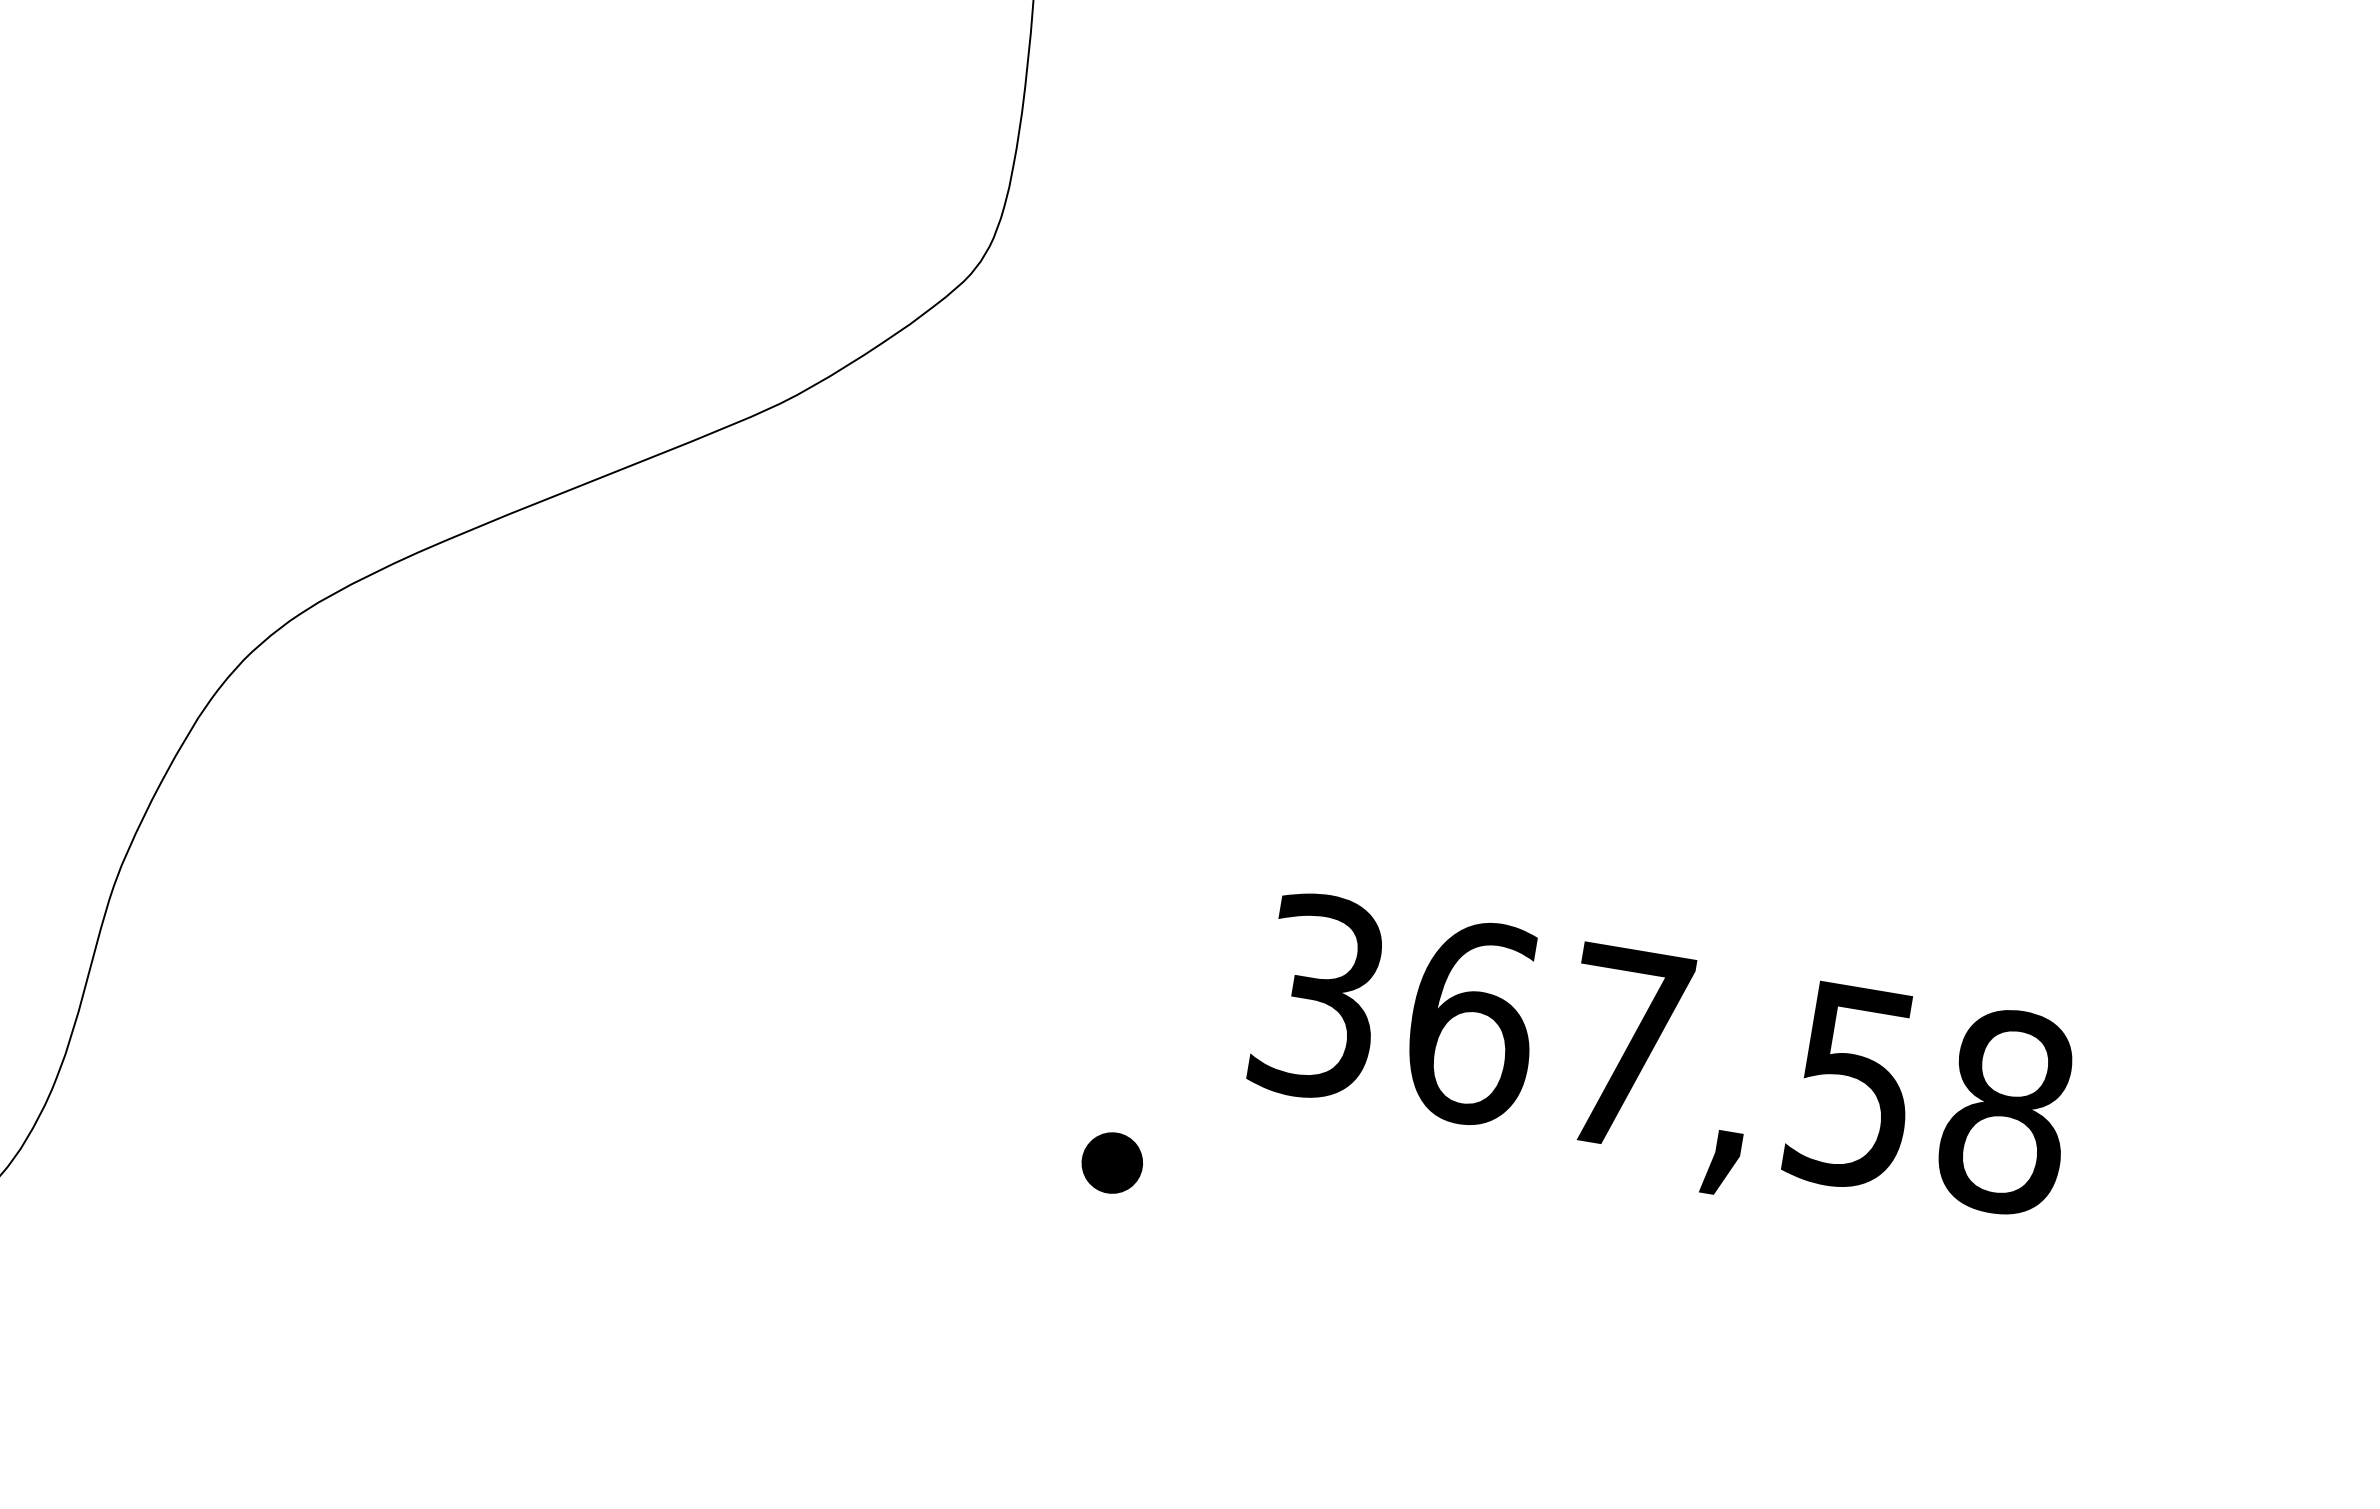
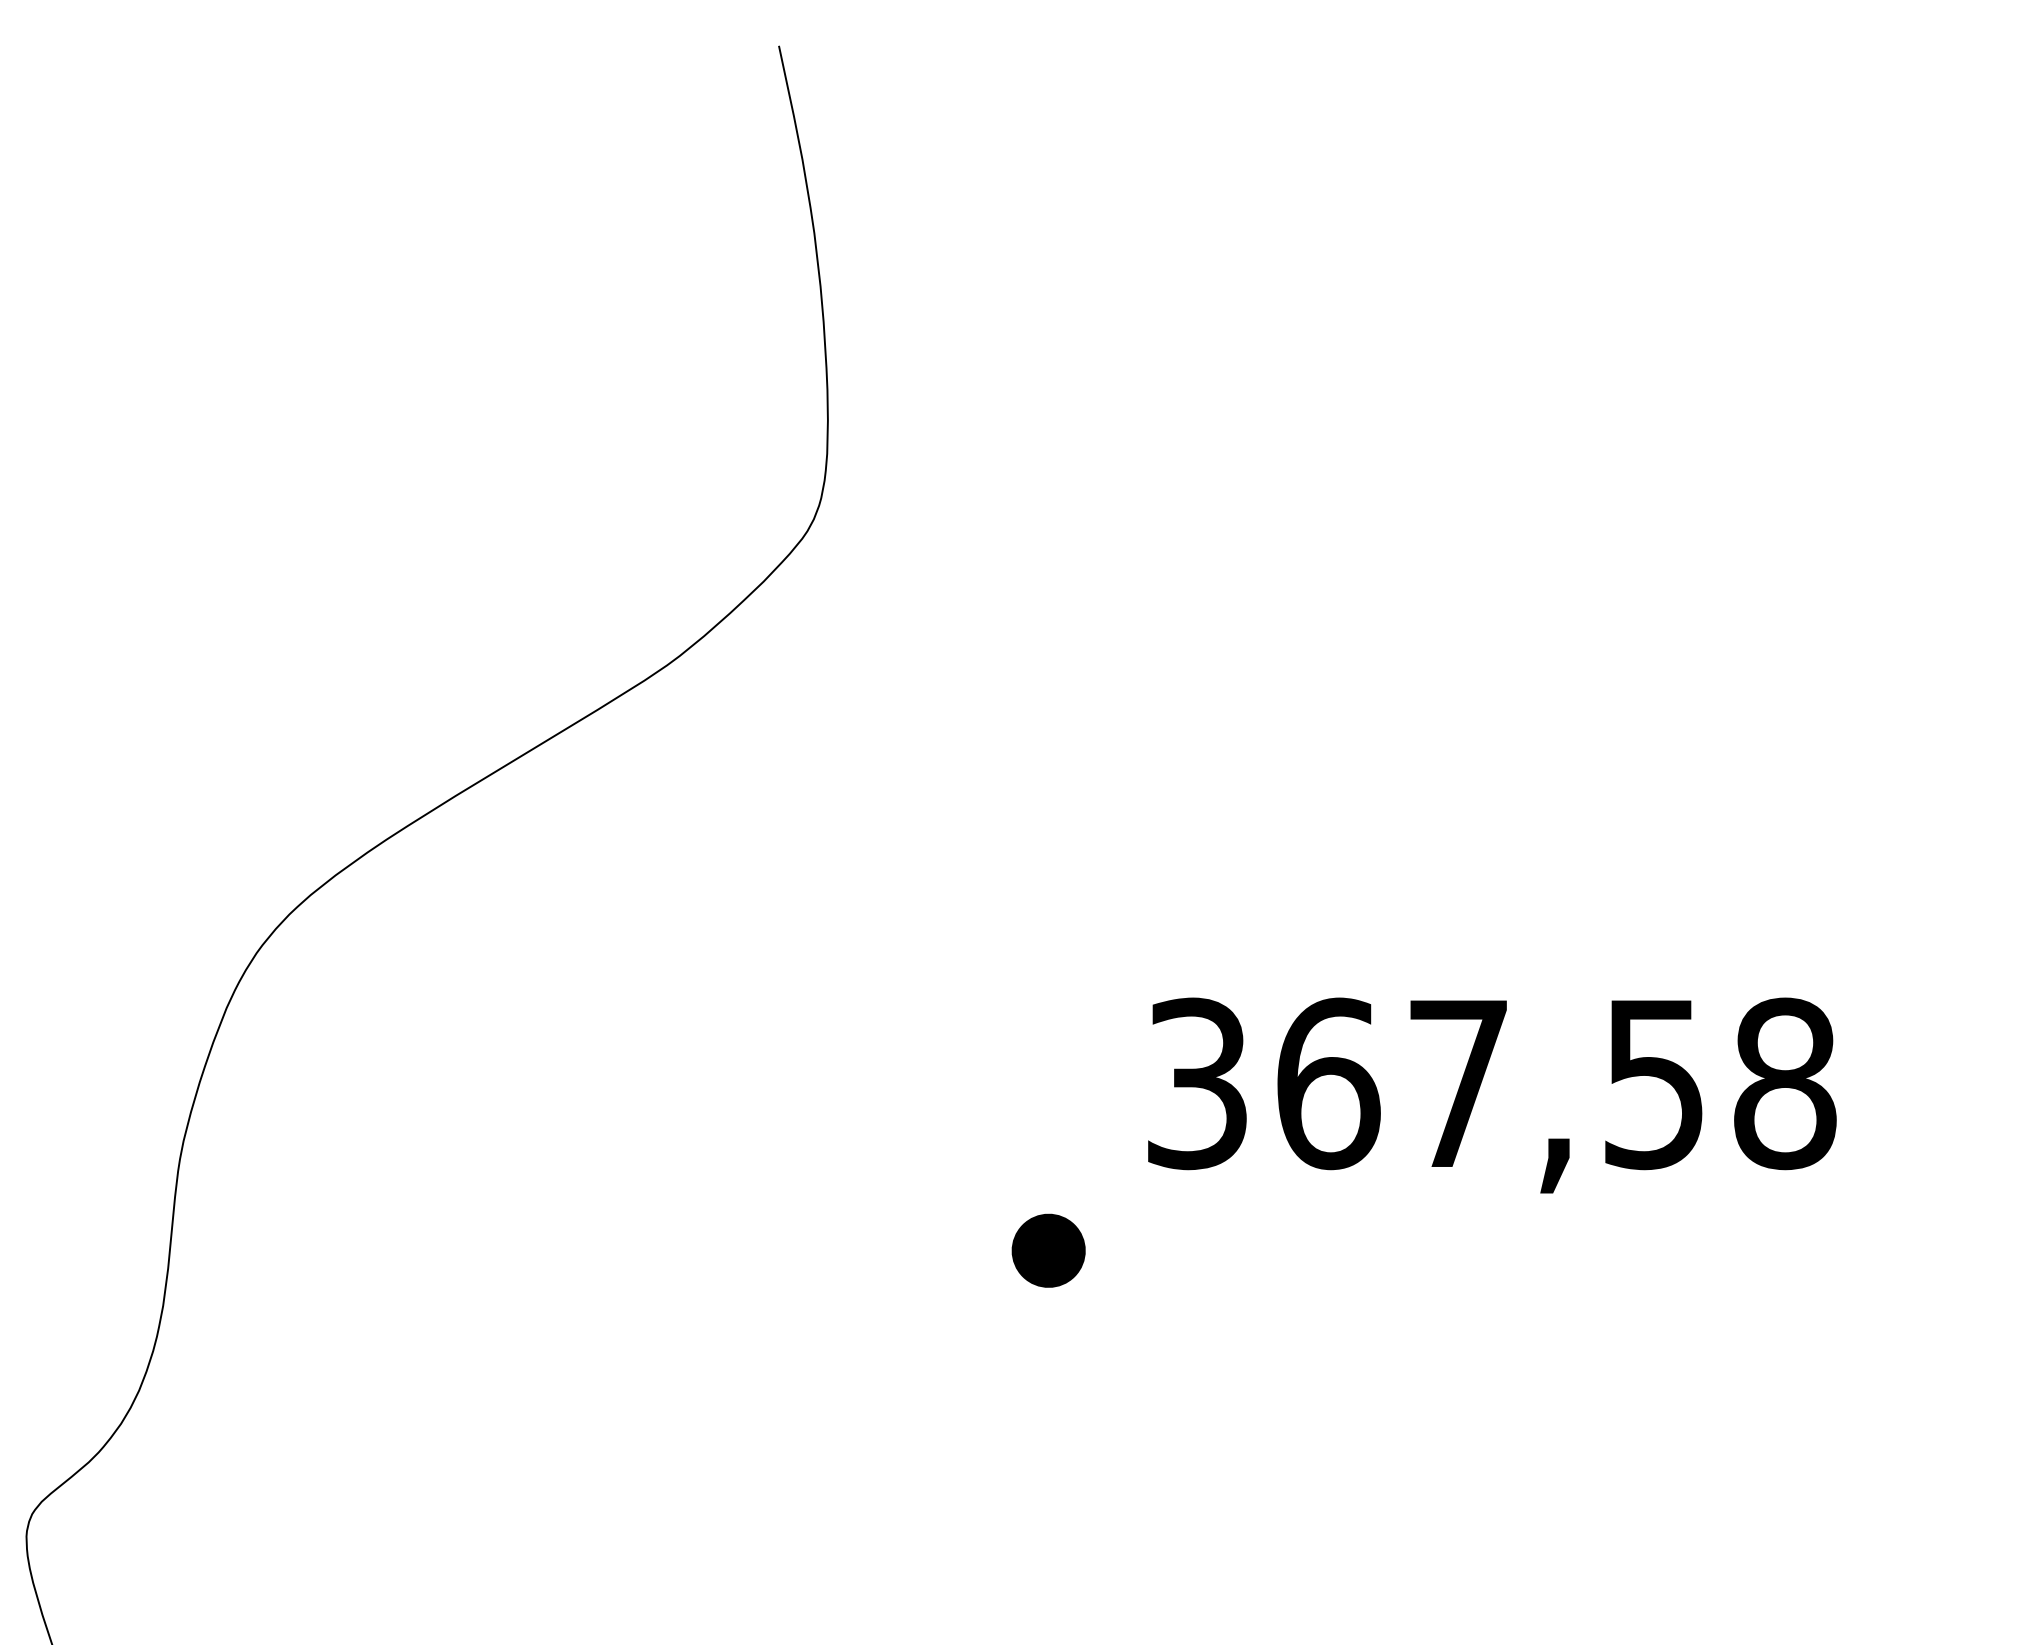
part: (1112, 1162) -> (1048, 1250), size x1.43

